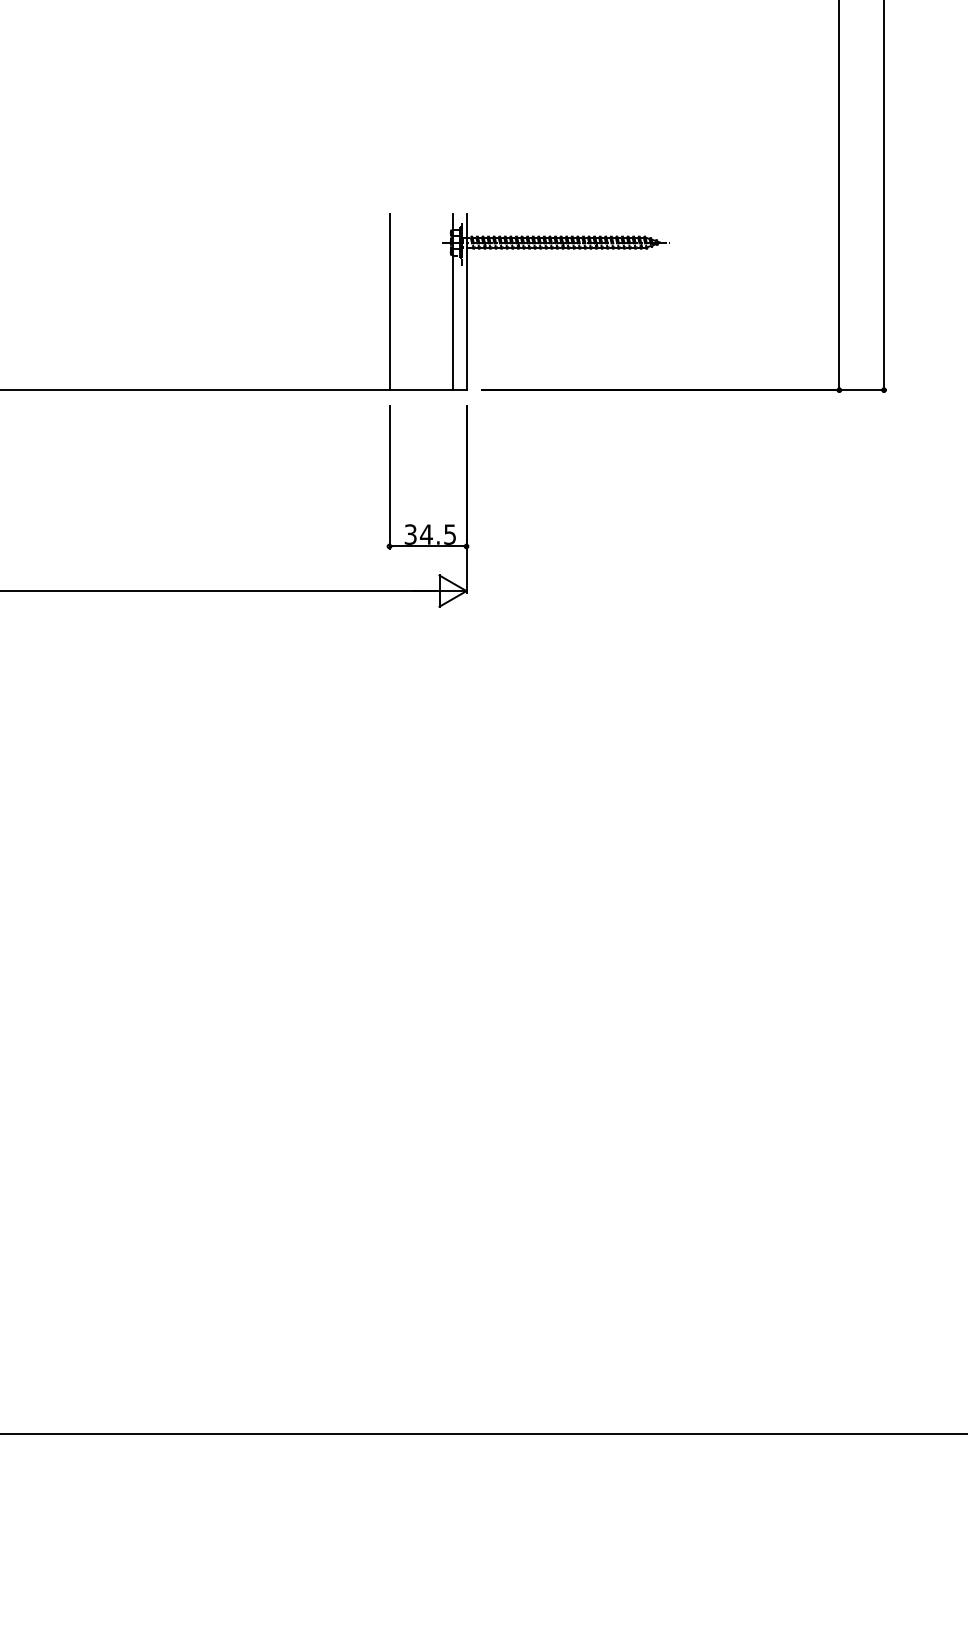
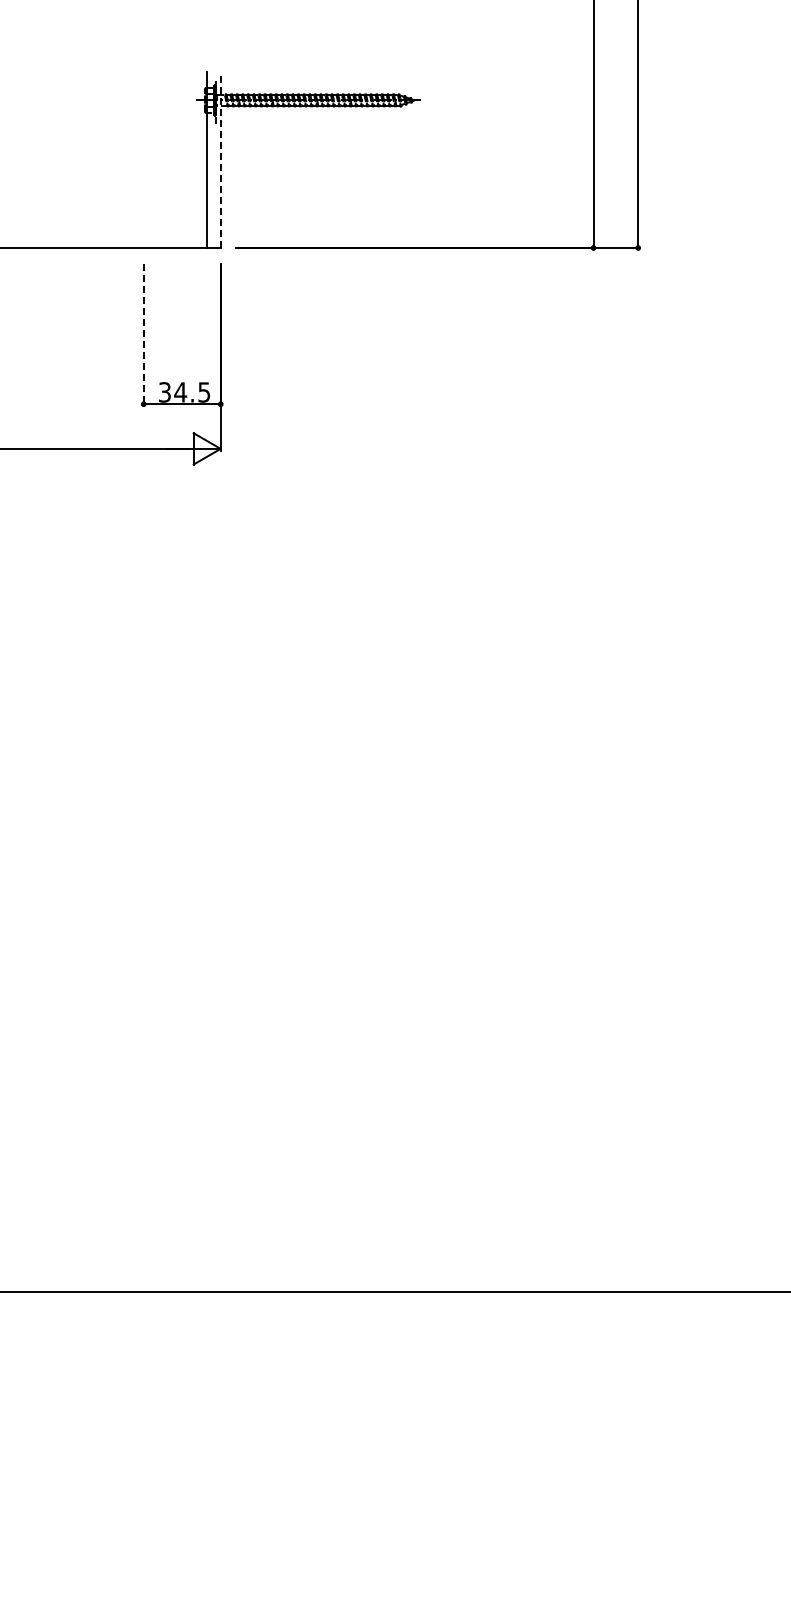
line: (389, 302) -> (143, 160), removed
line: (466, 302) -> (220, 160), solid -> dashed
line: (389, 477) -> (143, 335), solid -> dashed

